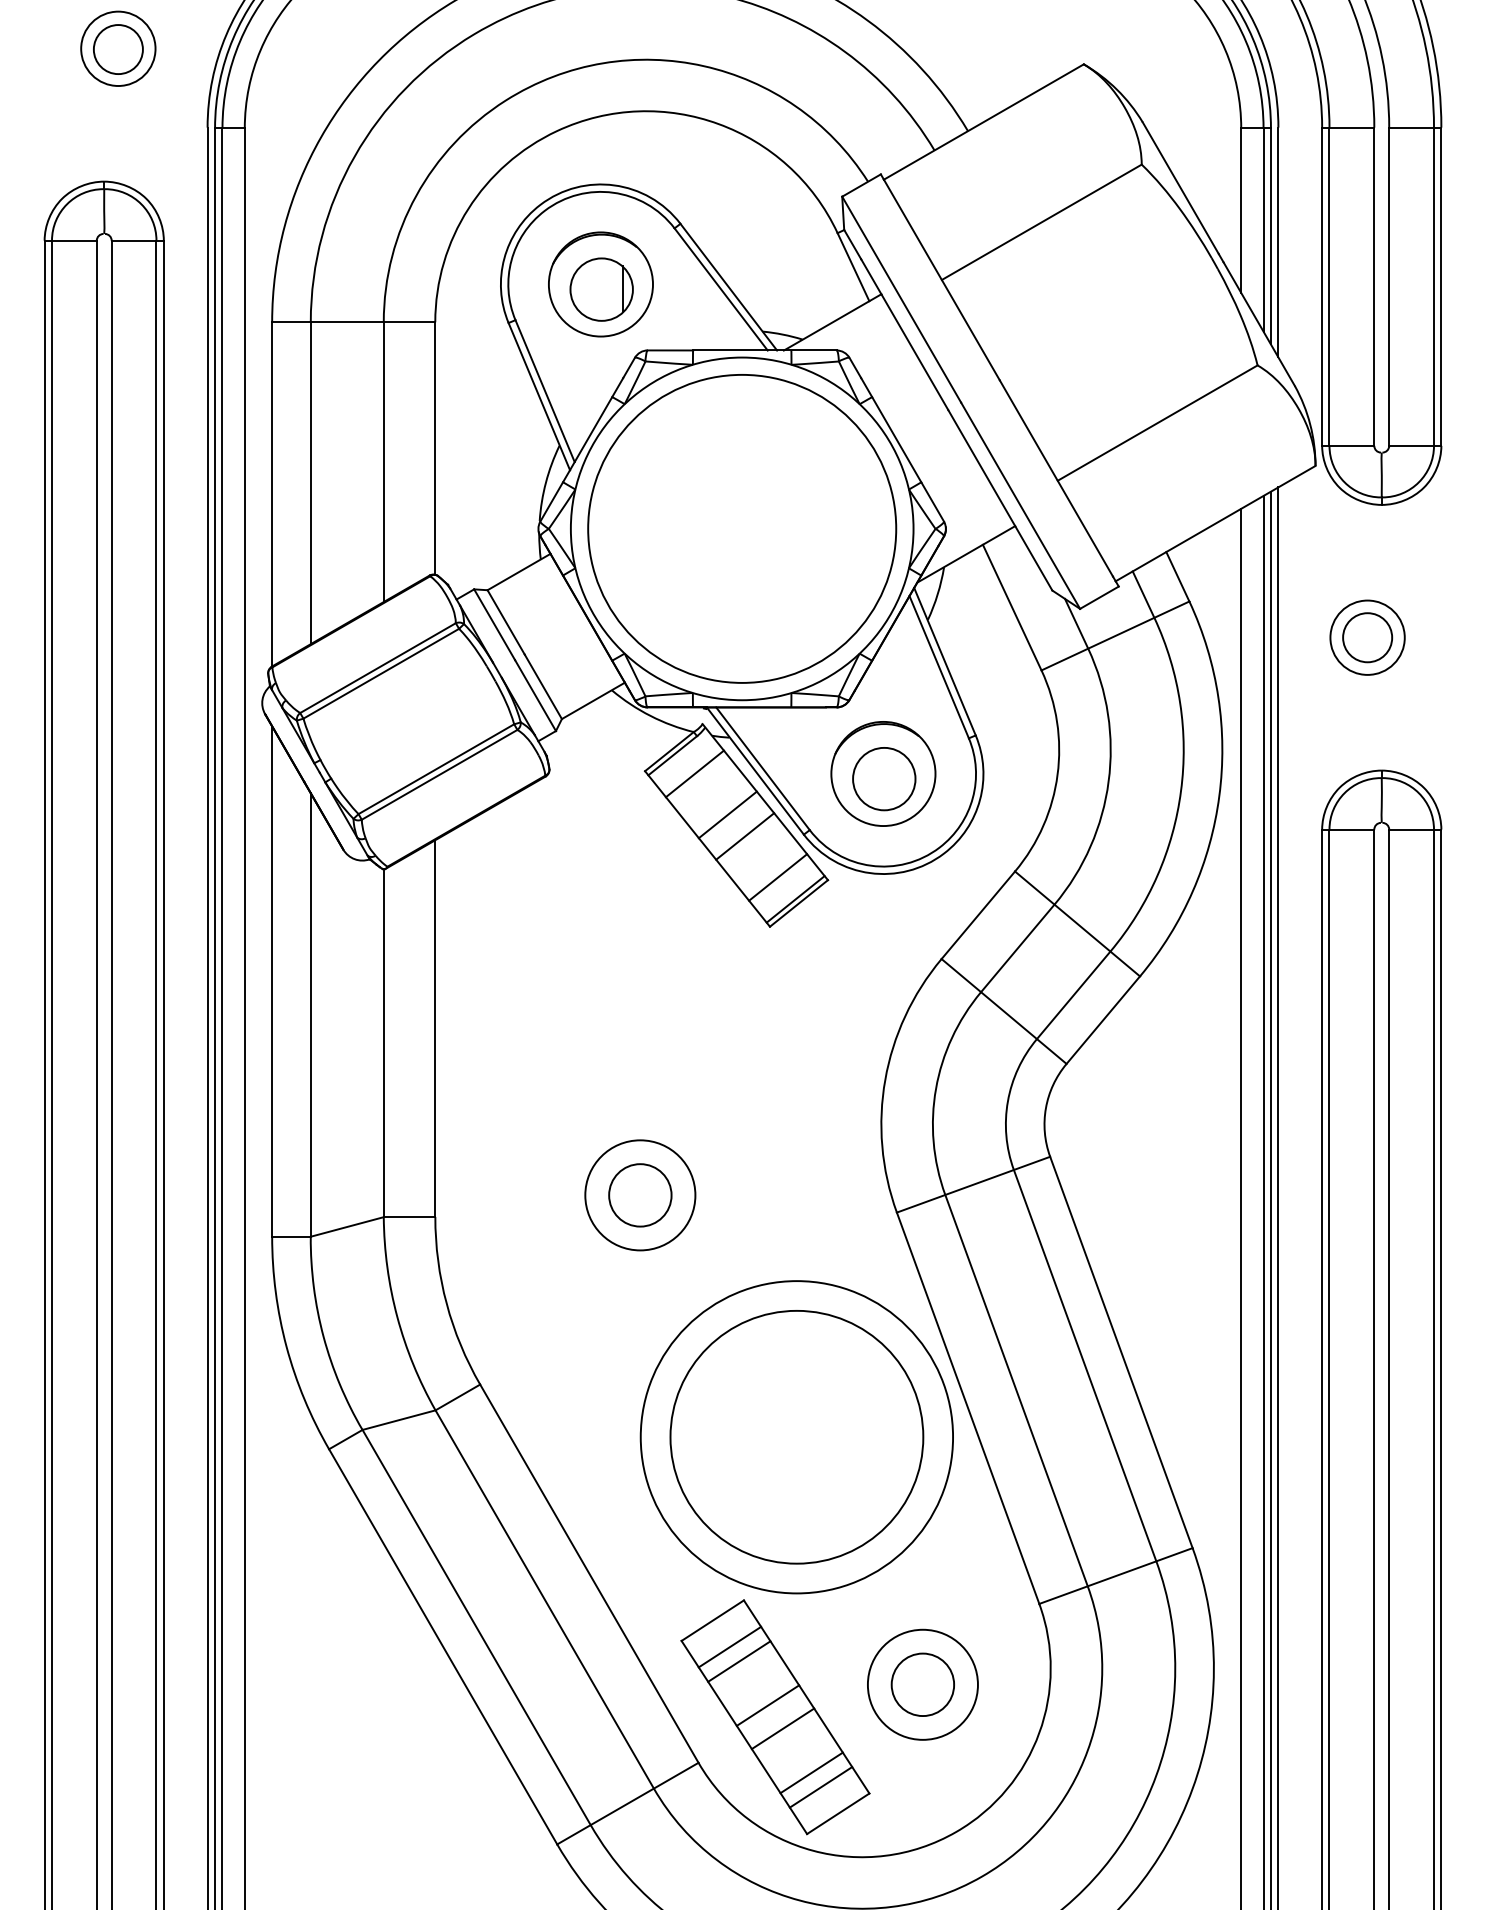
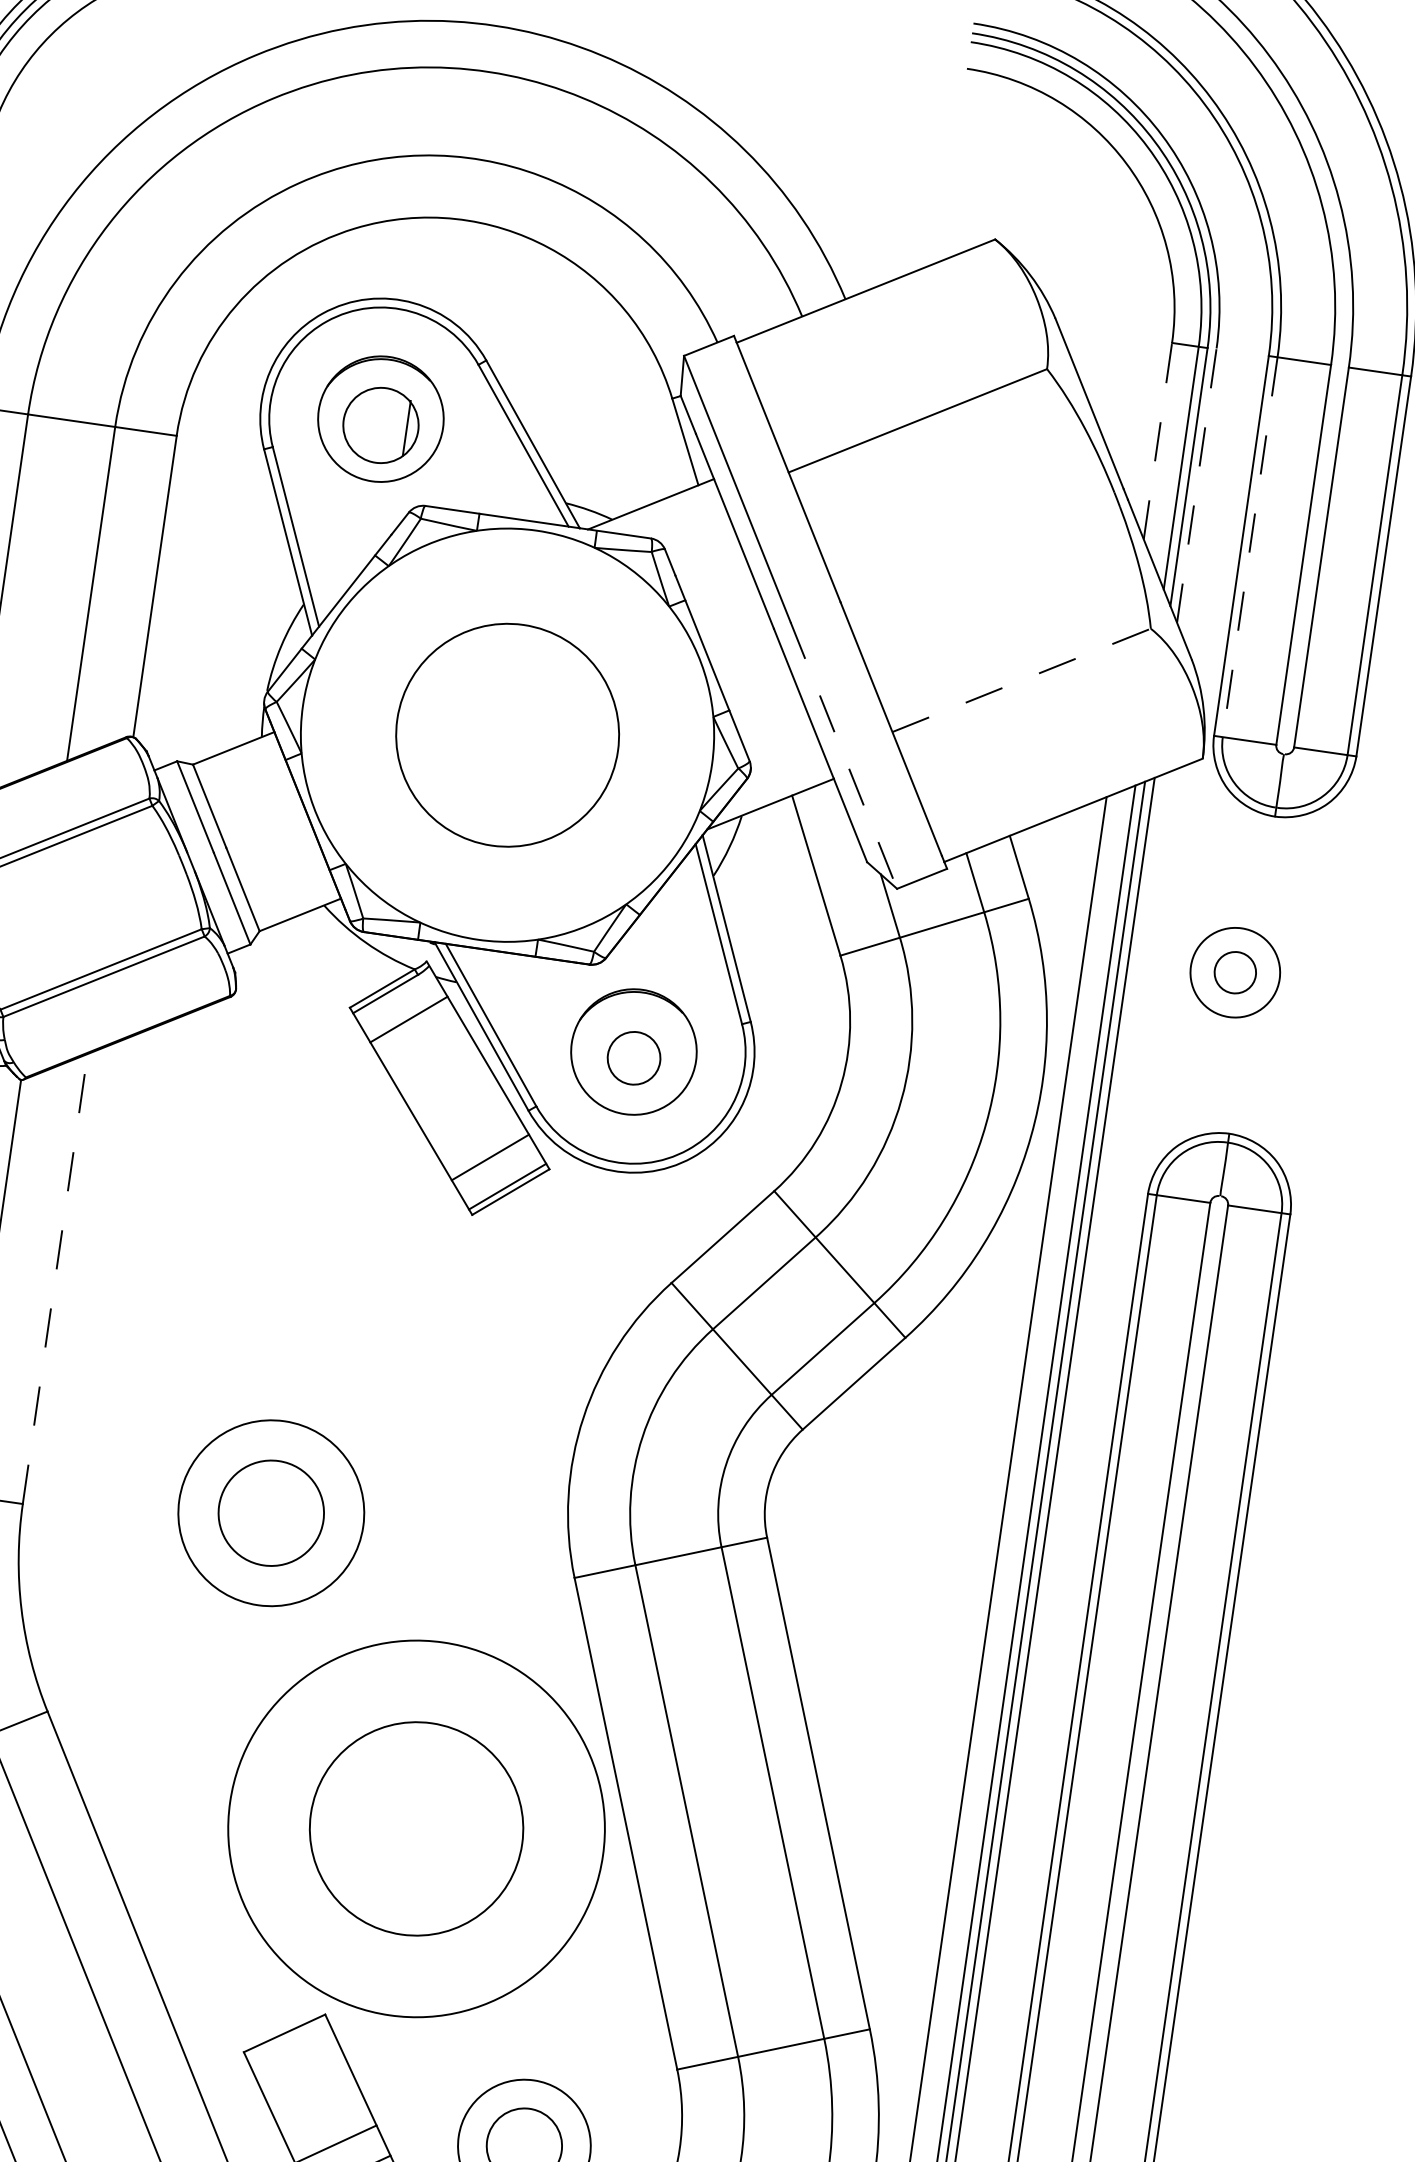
line: (1241, 210) -> (1158, 441), solid -> dashed
line: (1278, 242) -> (1196, 485), solid -> dashed
line: (1329, 287) -> (1250, 548), solid -> dashed
line: (1158, 422) -> (1022, 679), solid -> dashed
line: (1020, 506) -> (843, 756), solid -> dashed
circle: (742, 528) -> (507, 734), size x0.6
circle: (1367, 637) -> (1235, 972), size x0.7
circle: (884, 778) -> (634, 1057), size x0.7
line: (727, 814) -> (440, 1073), removed
line: (745, 836) -> (458, 1102), removed
line: (435, 1028) -> (55, 1278), solid -> dashed
circle: (640, 1195) -> (271, 1513), size x1.4
circle: (640, 1195) -> (271, 1513), size x1.4
circle: (796, 1436) -> (416, 1827), size x0.7
line: (729, 1646) -> (300, 2067), removed
line: (739, 1661) -> (309, 2086), removed

